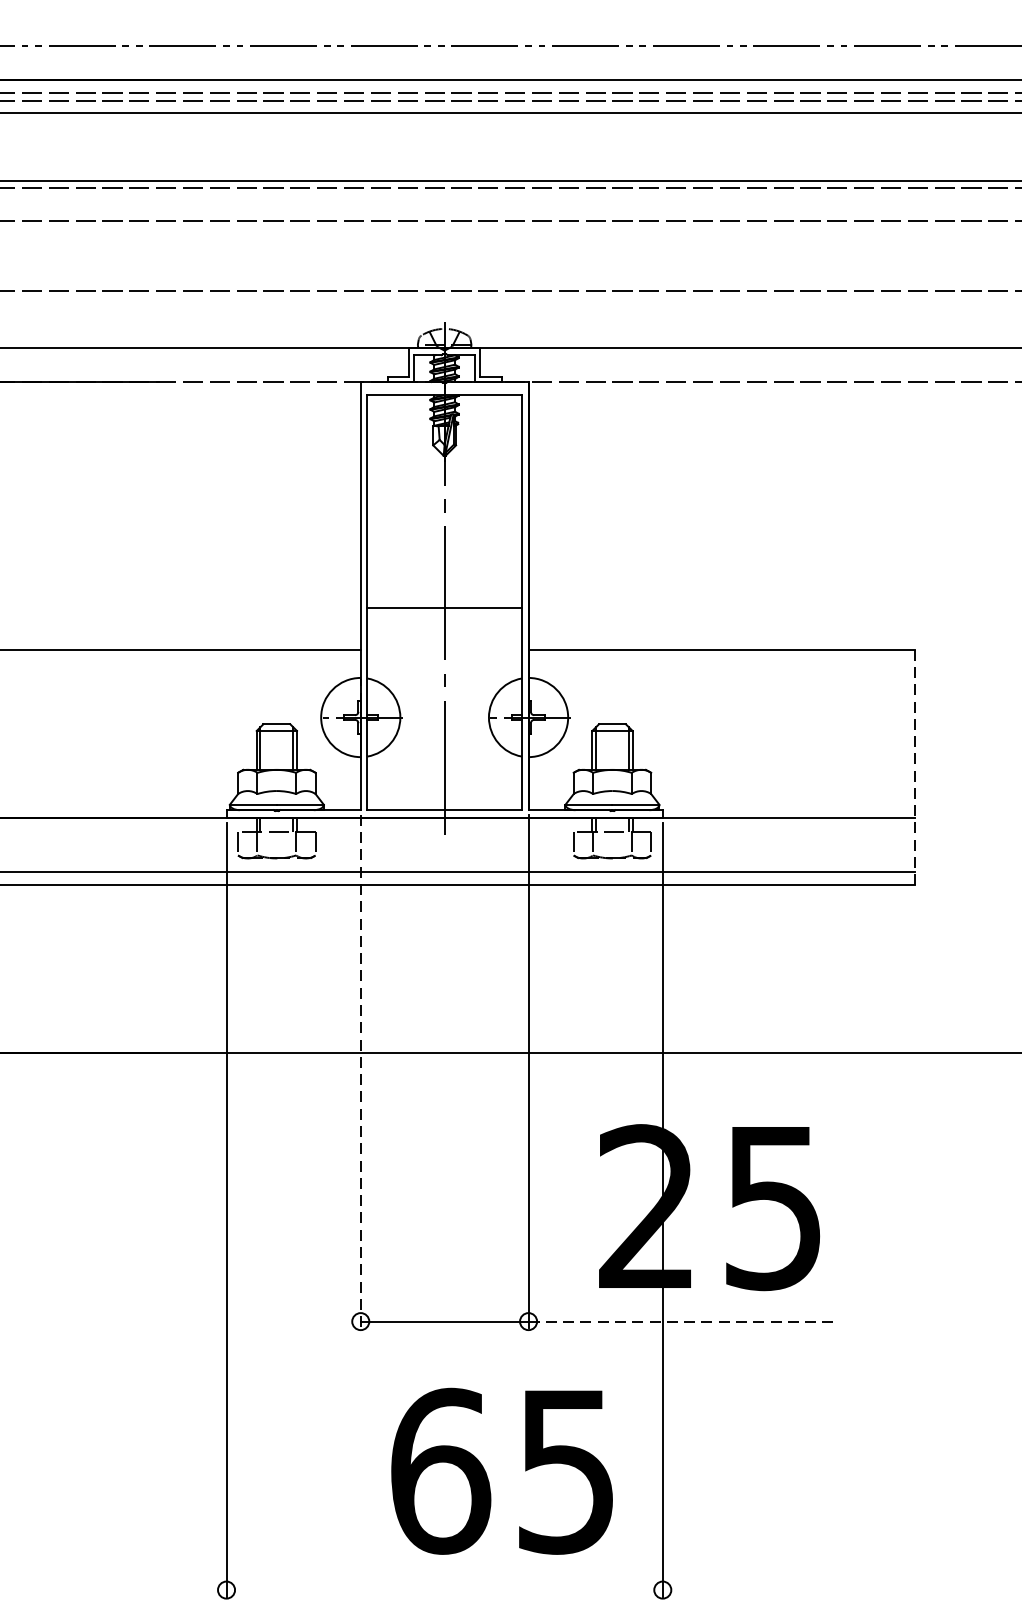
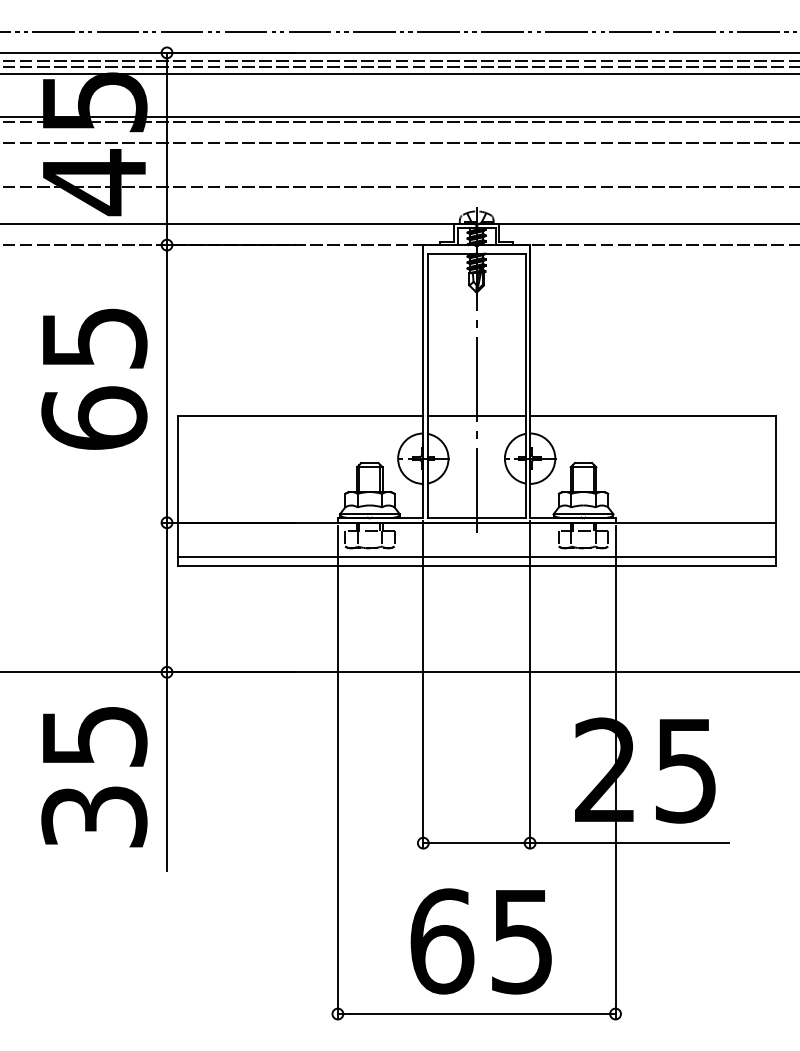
line: (444, 607) -> (476, 415), moved
line: (914, 767) -> (775, 490), dashed -> solid
line: (361, 1072) -> (423, 684), dashed -> solid
line: (684, 1322) -> (629, 843), dashed -> solid
text: (500, 1471) -> (480, 941), moved
line: (444, 1590) -> (476, 1014), added

